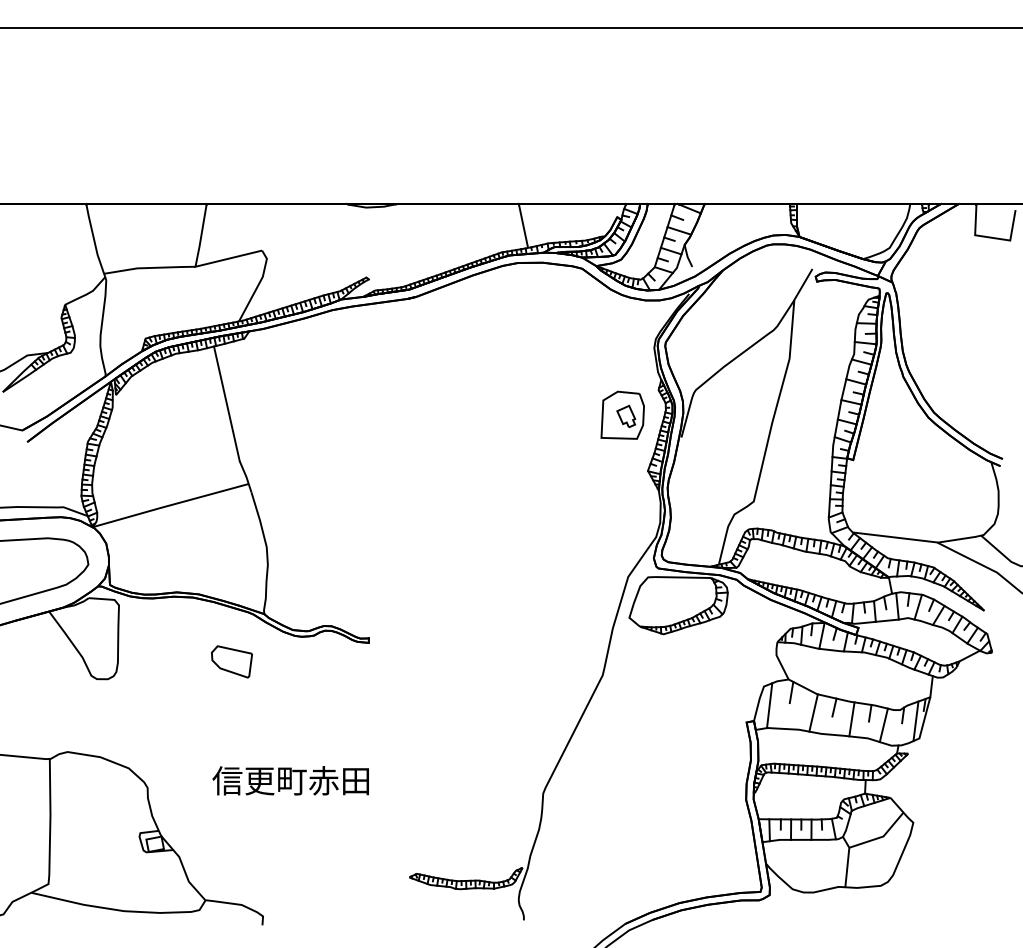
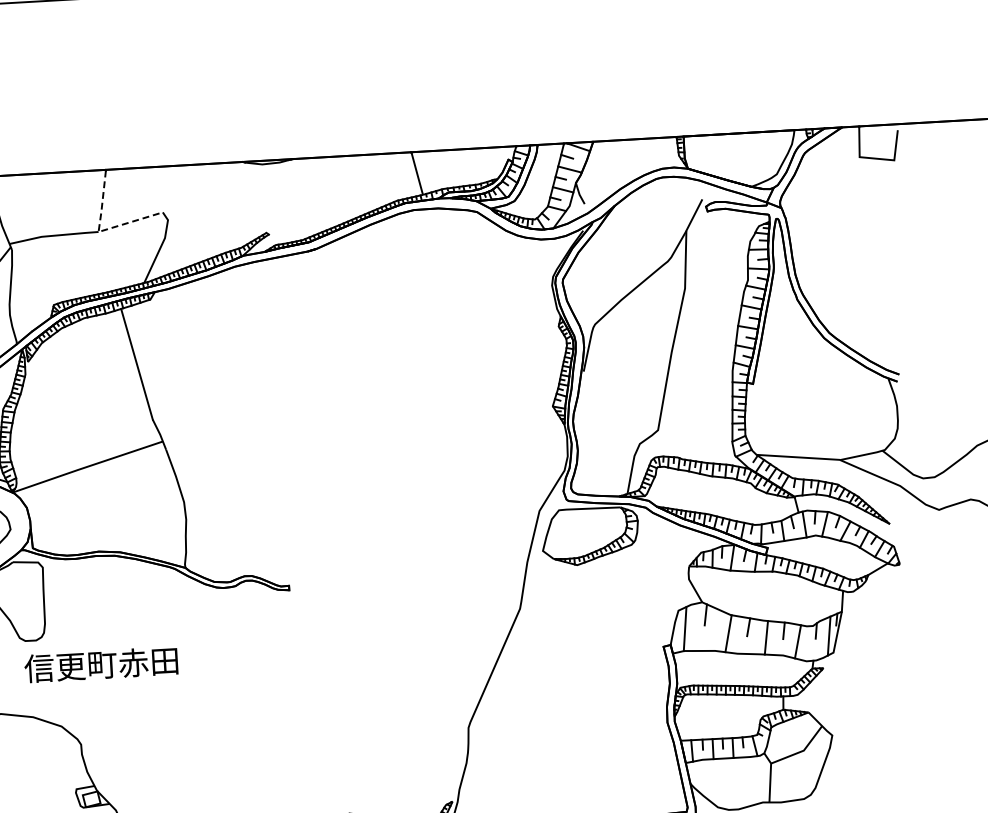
line: (197, 266) -> (100, 231), solid -> dashed
part: (622, 414) -> (524, 352), removed
part: (231, 661) -> (156, 616), removed
text: (290, 780) -> (100, 664), moved

